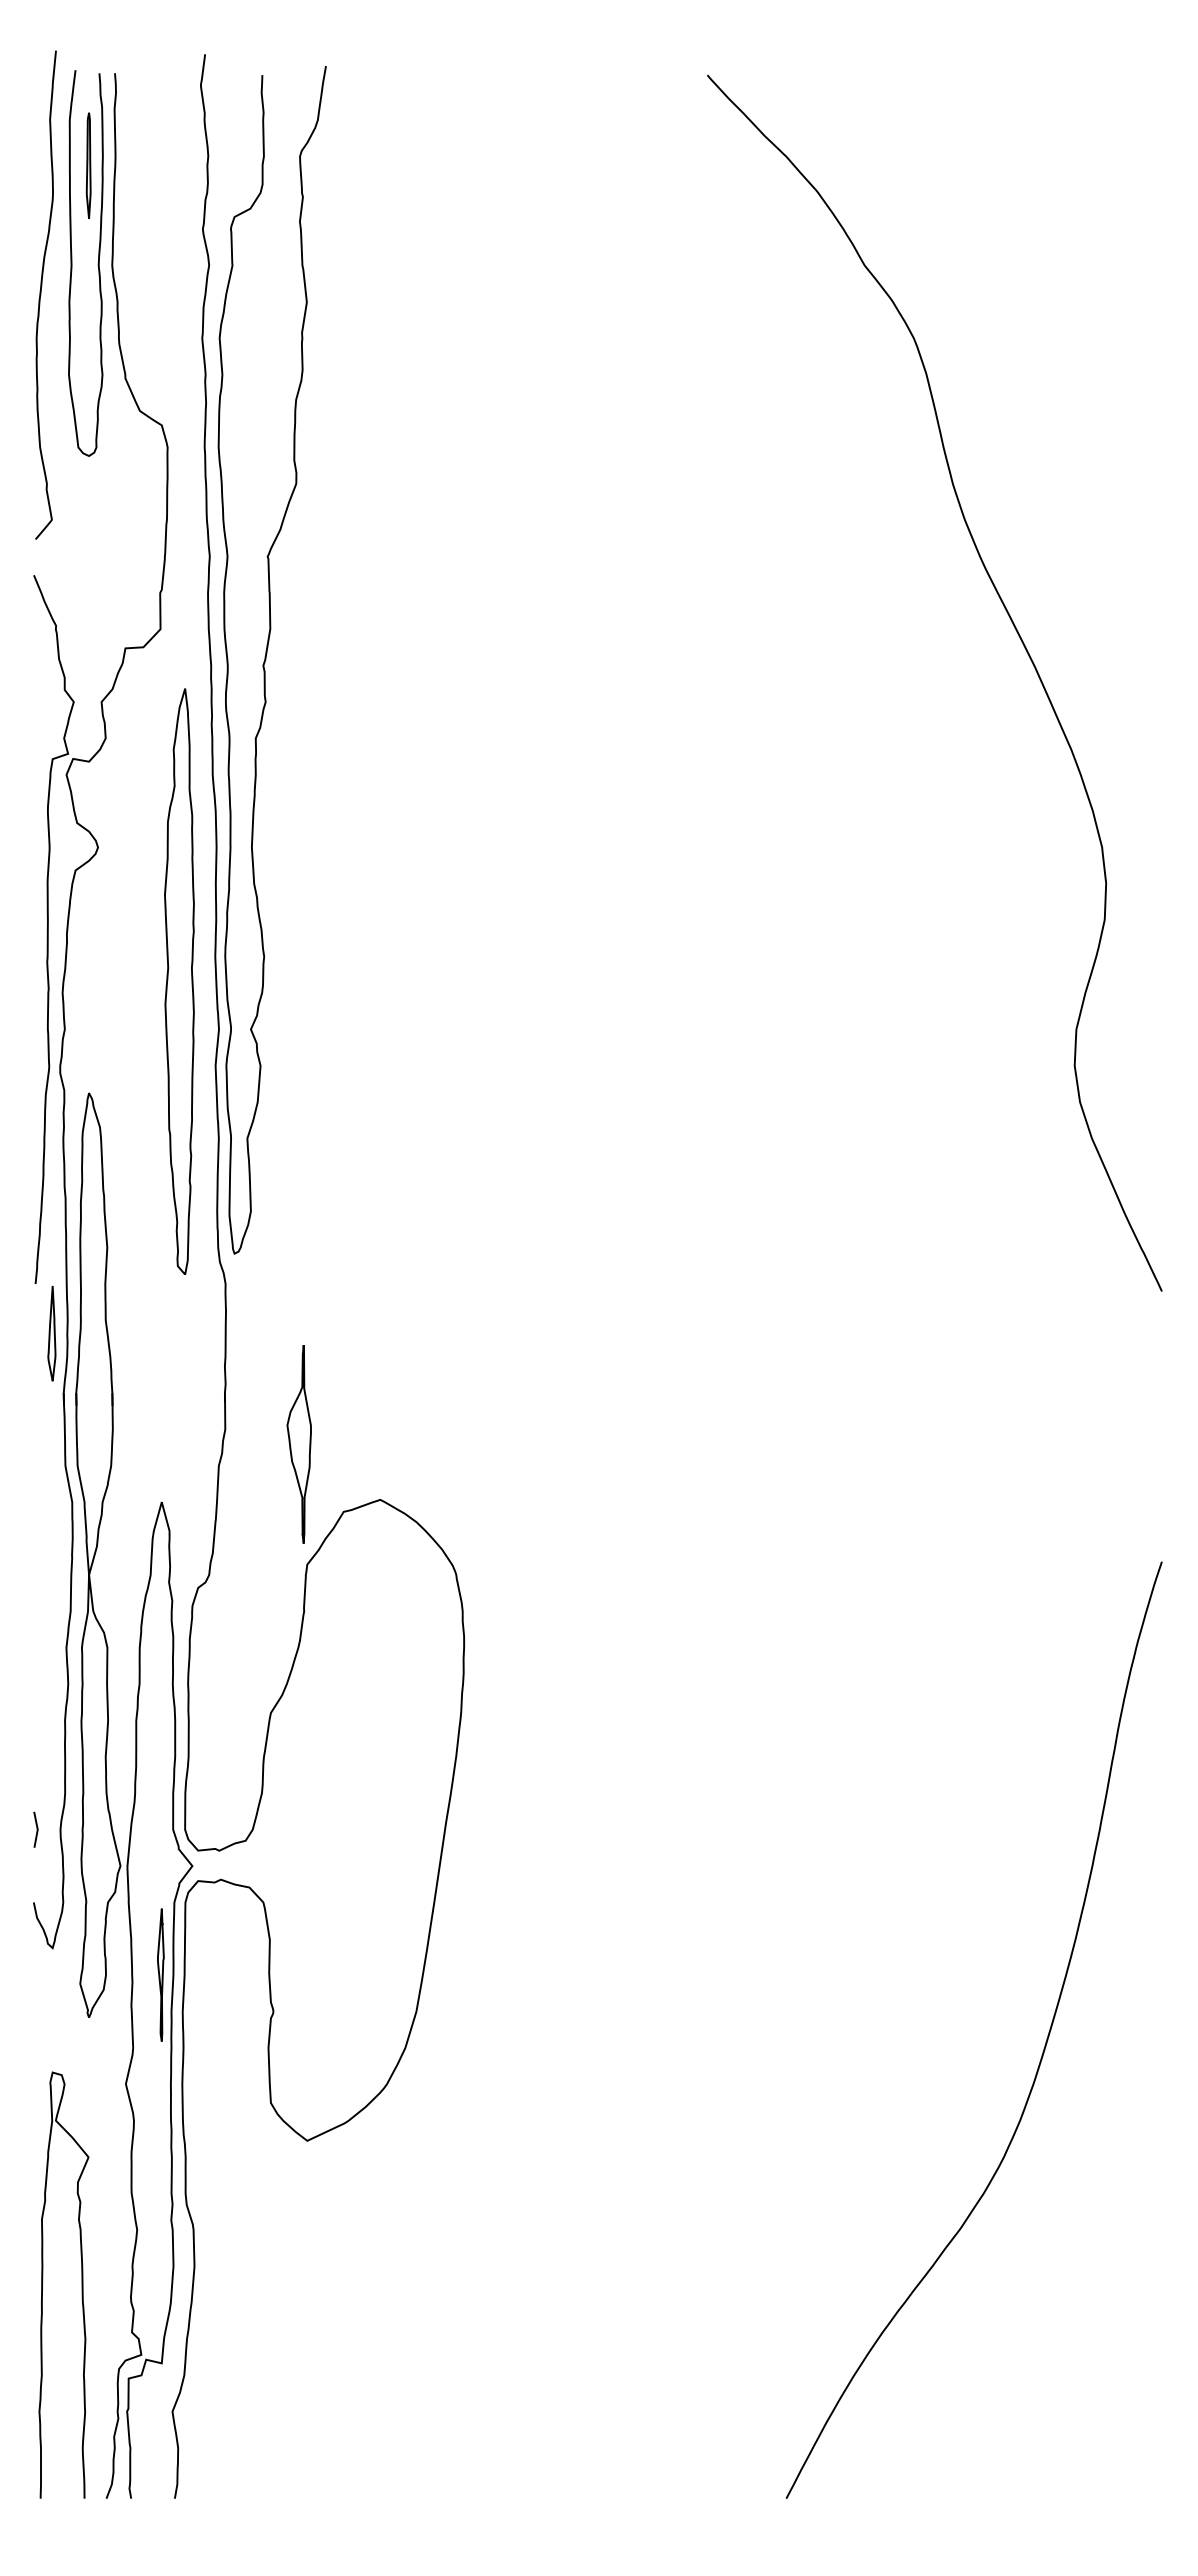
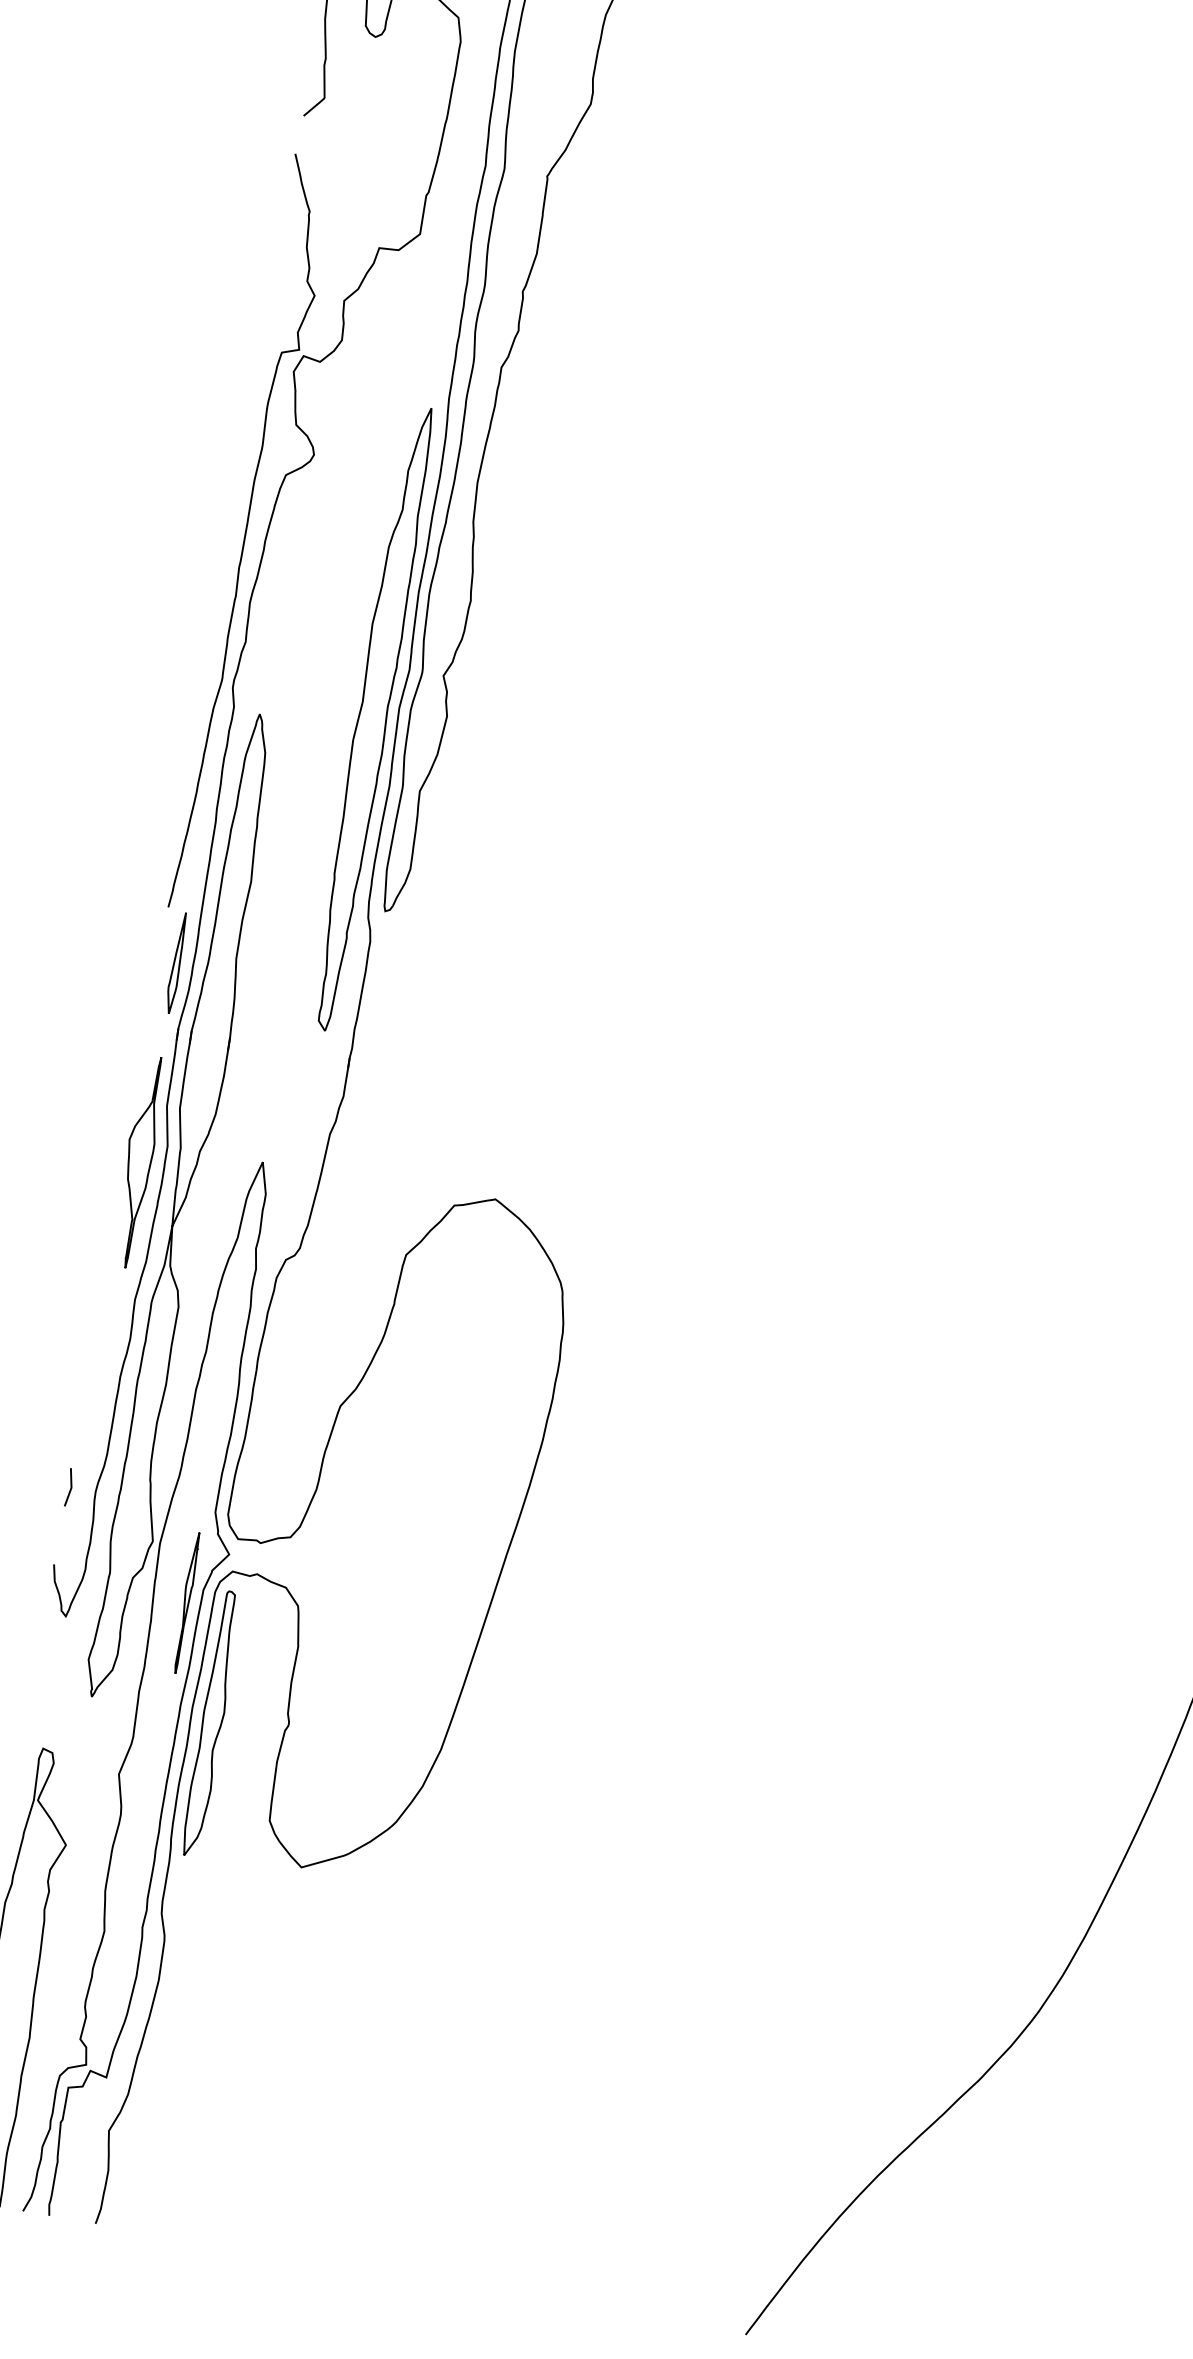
part: (179, 981) -> (372, 718), moved
part: (298, 1444) -> (137, 1161), moved
part: (160, 1974) -> (186, 1602), moved
part: (202, 2023) -> (211, 1723), added

